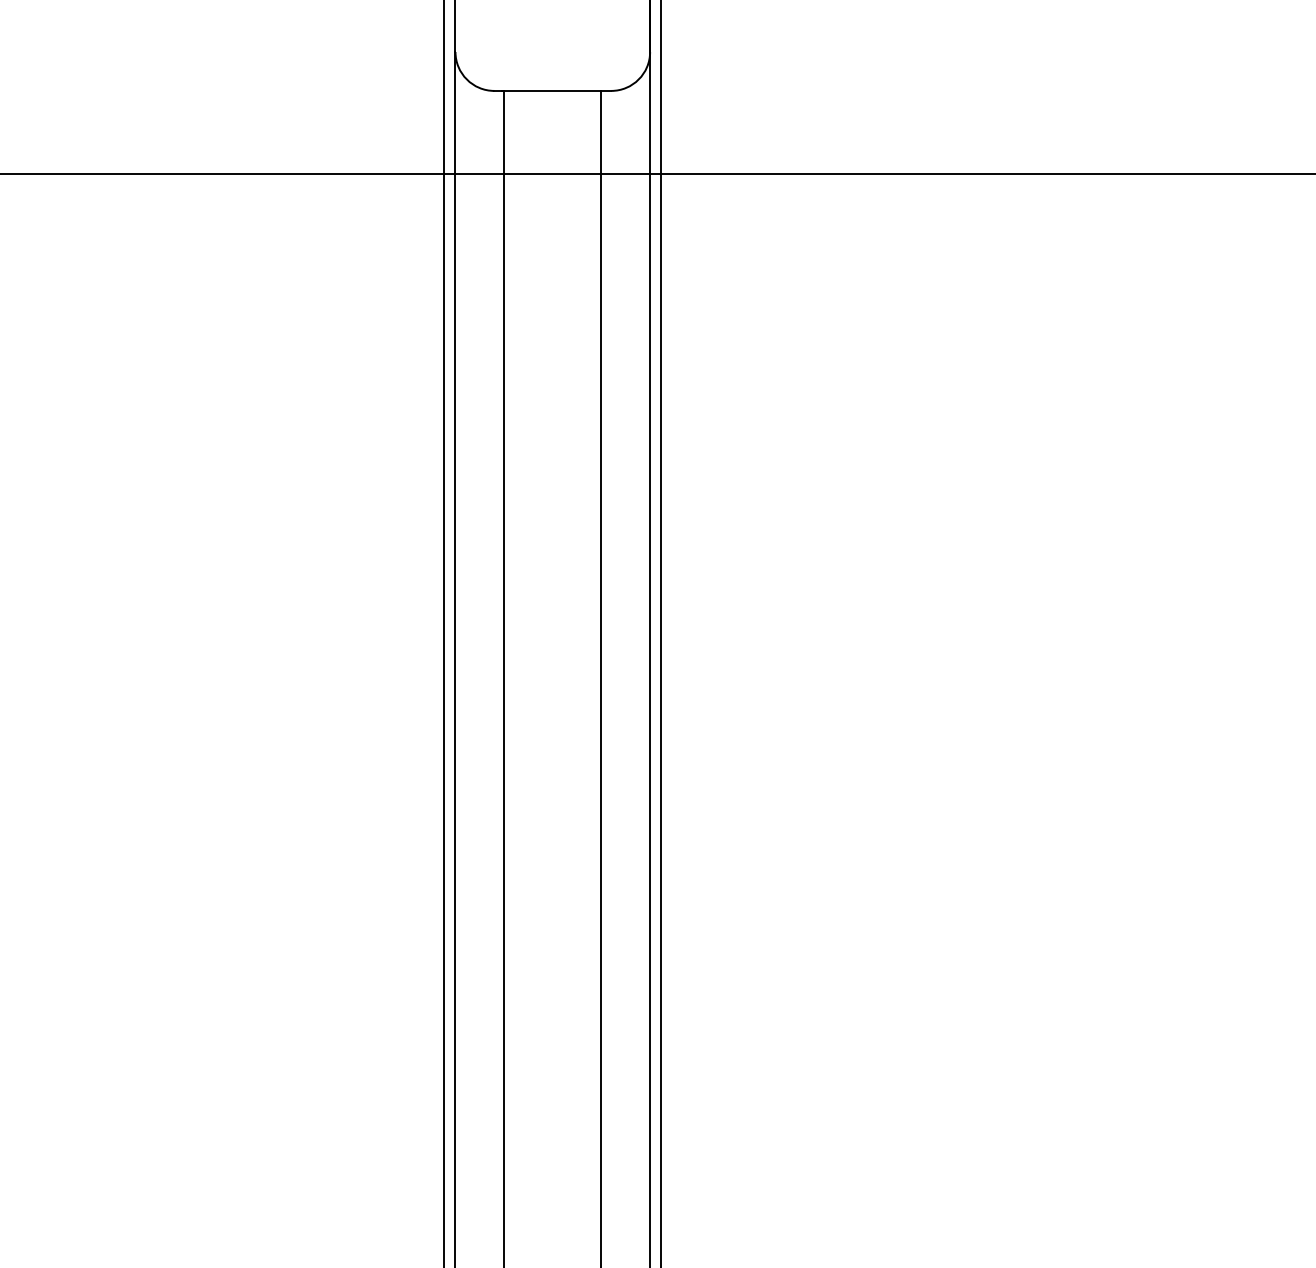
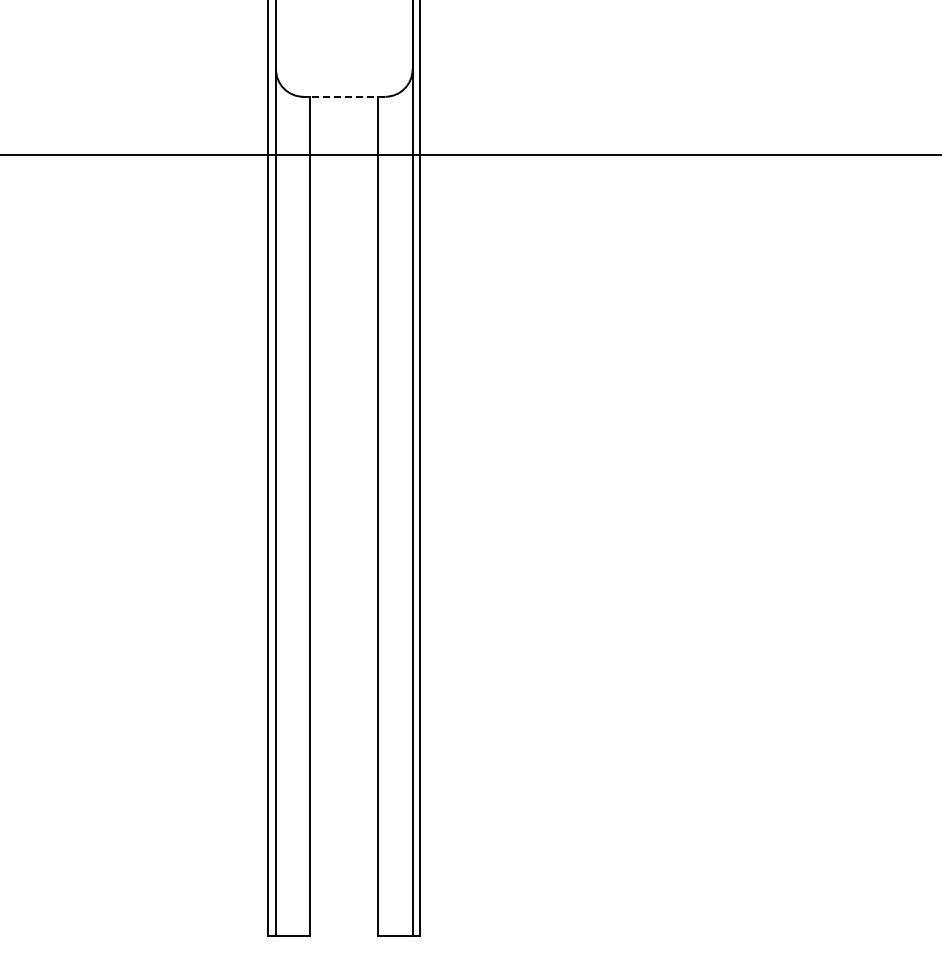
line: (555, 90) -> (346, 96), solid -> dashed

